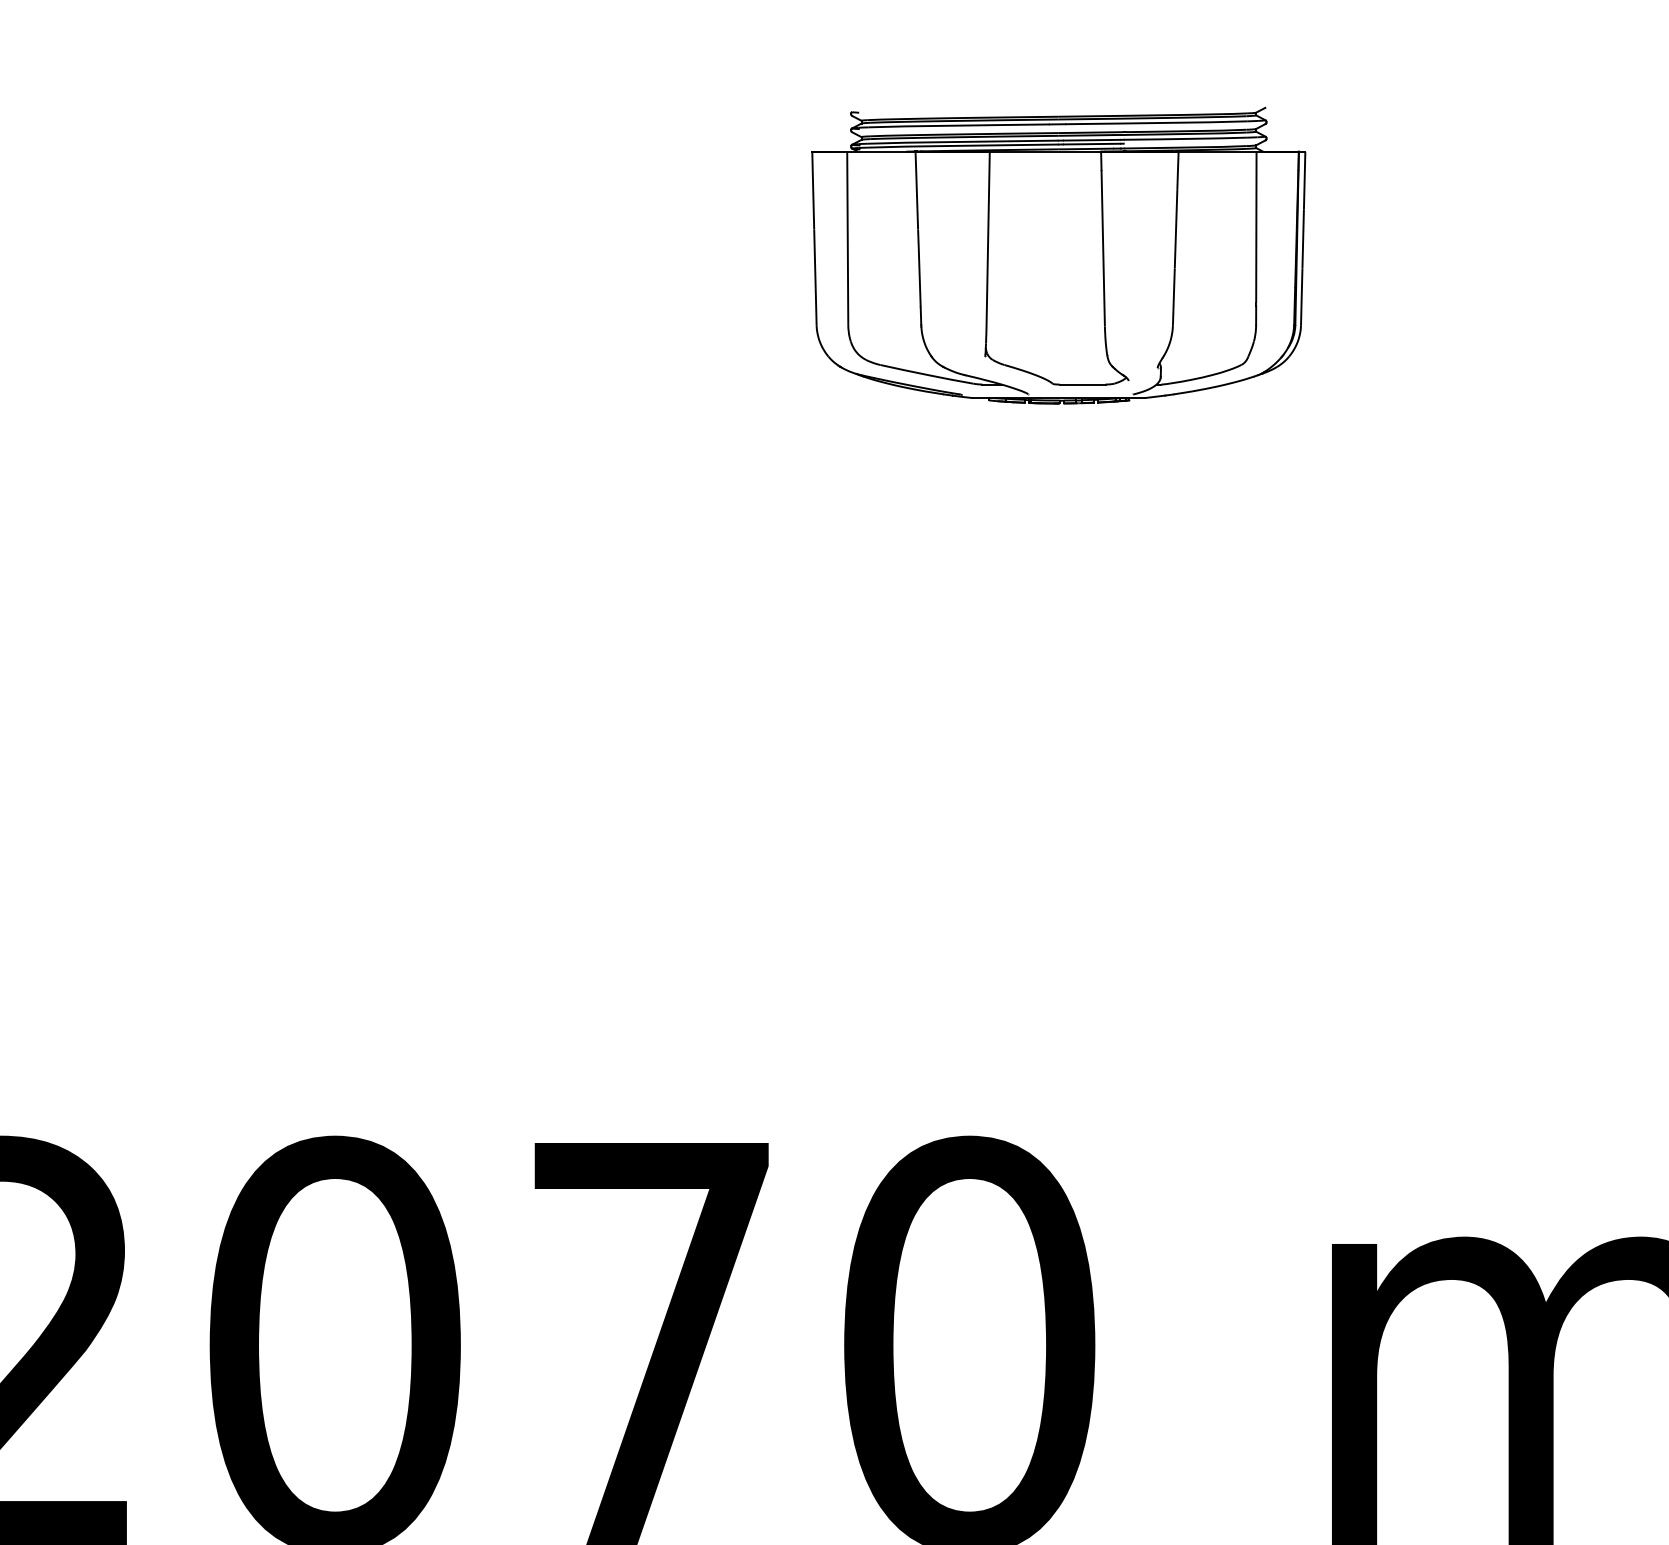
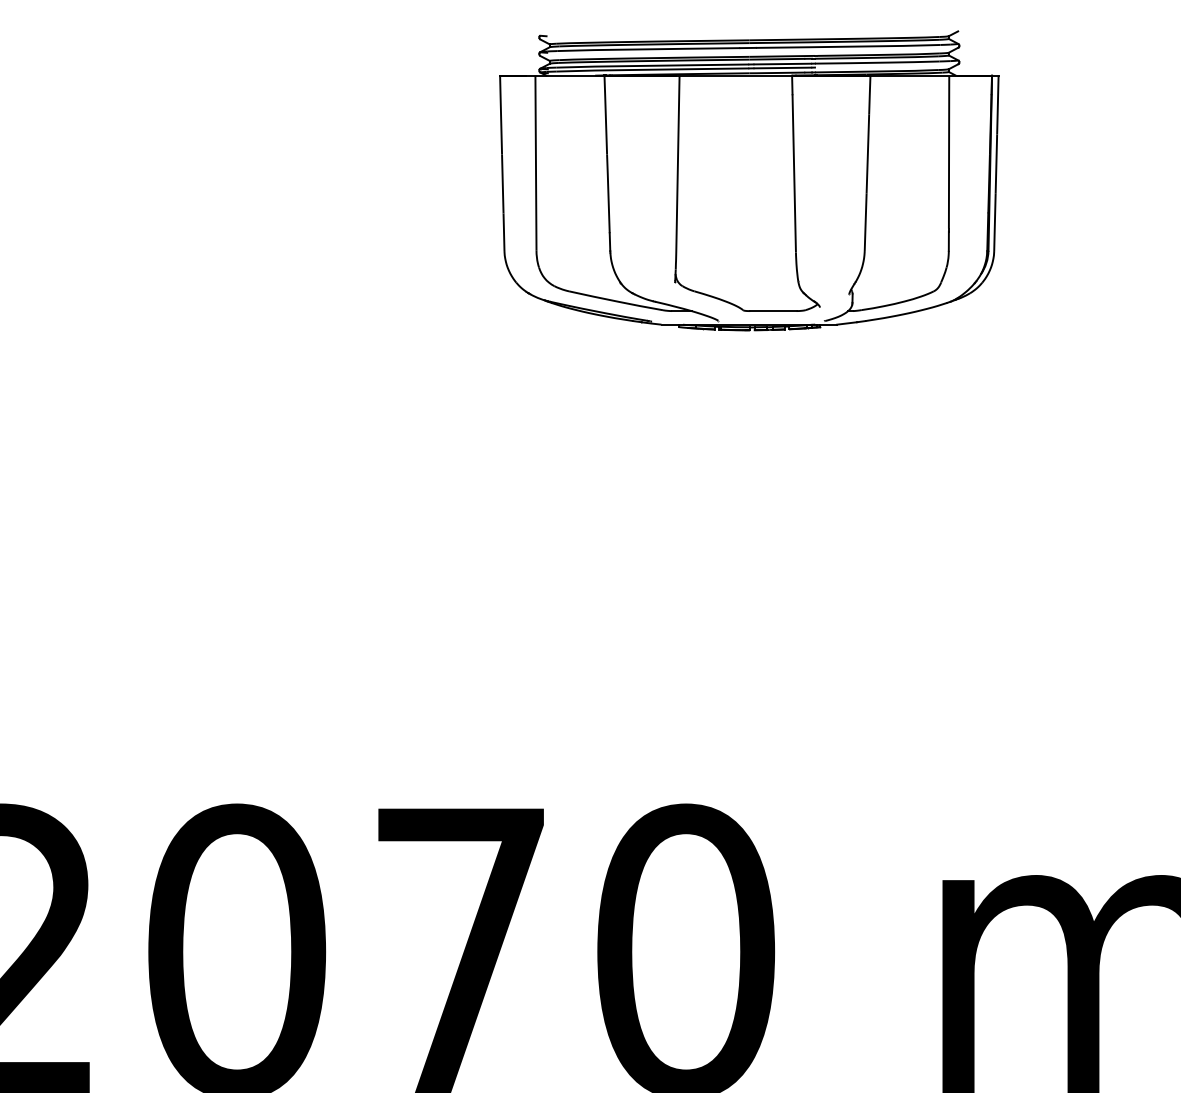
part: (1058, 255) -> (749, 180), size x1.43

